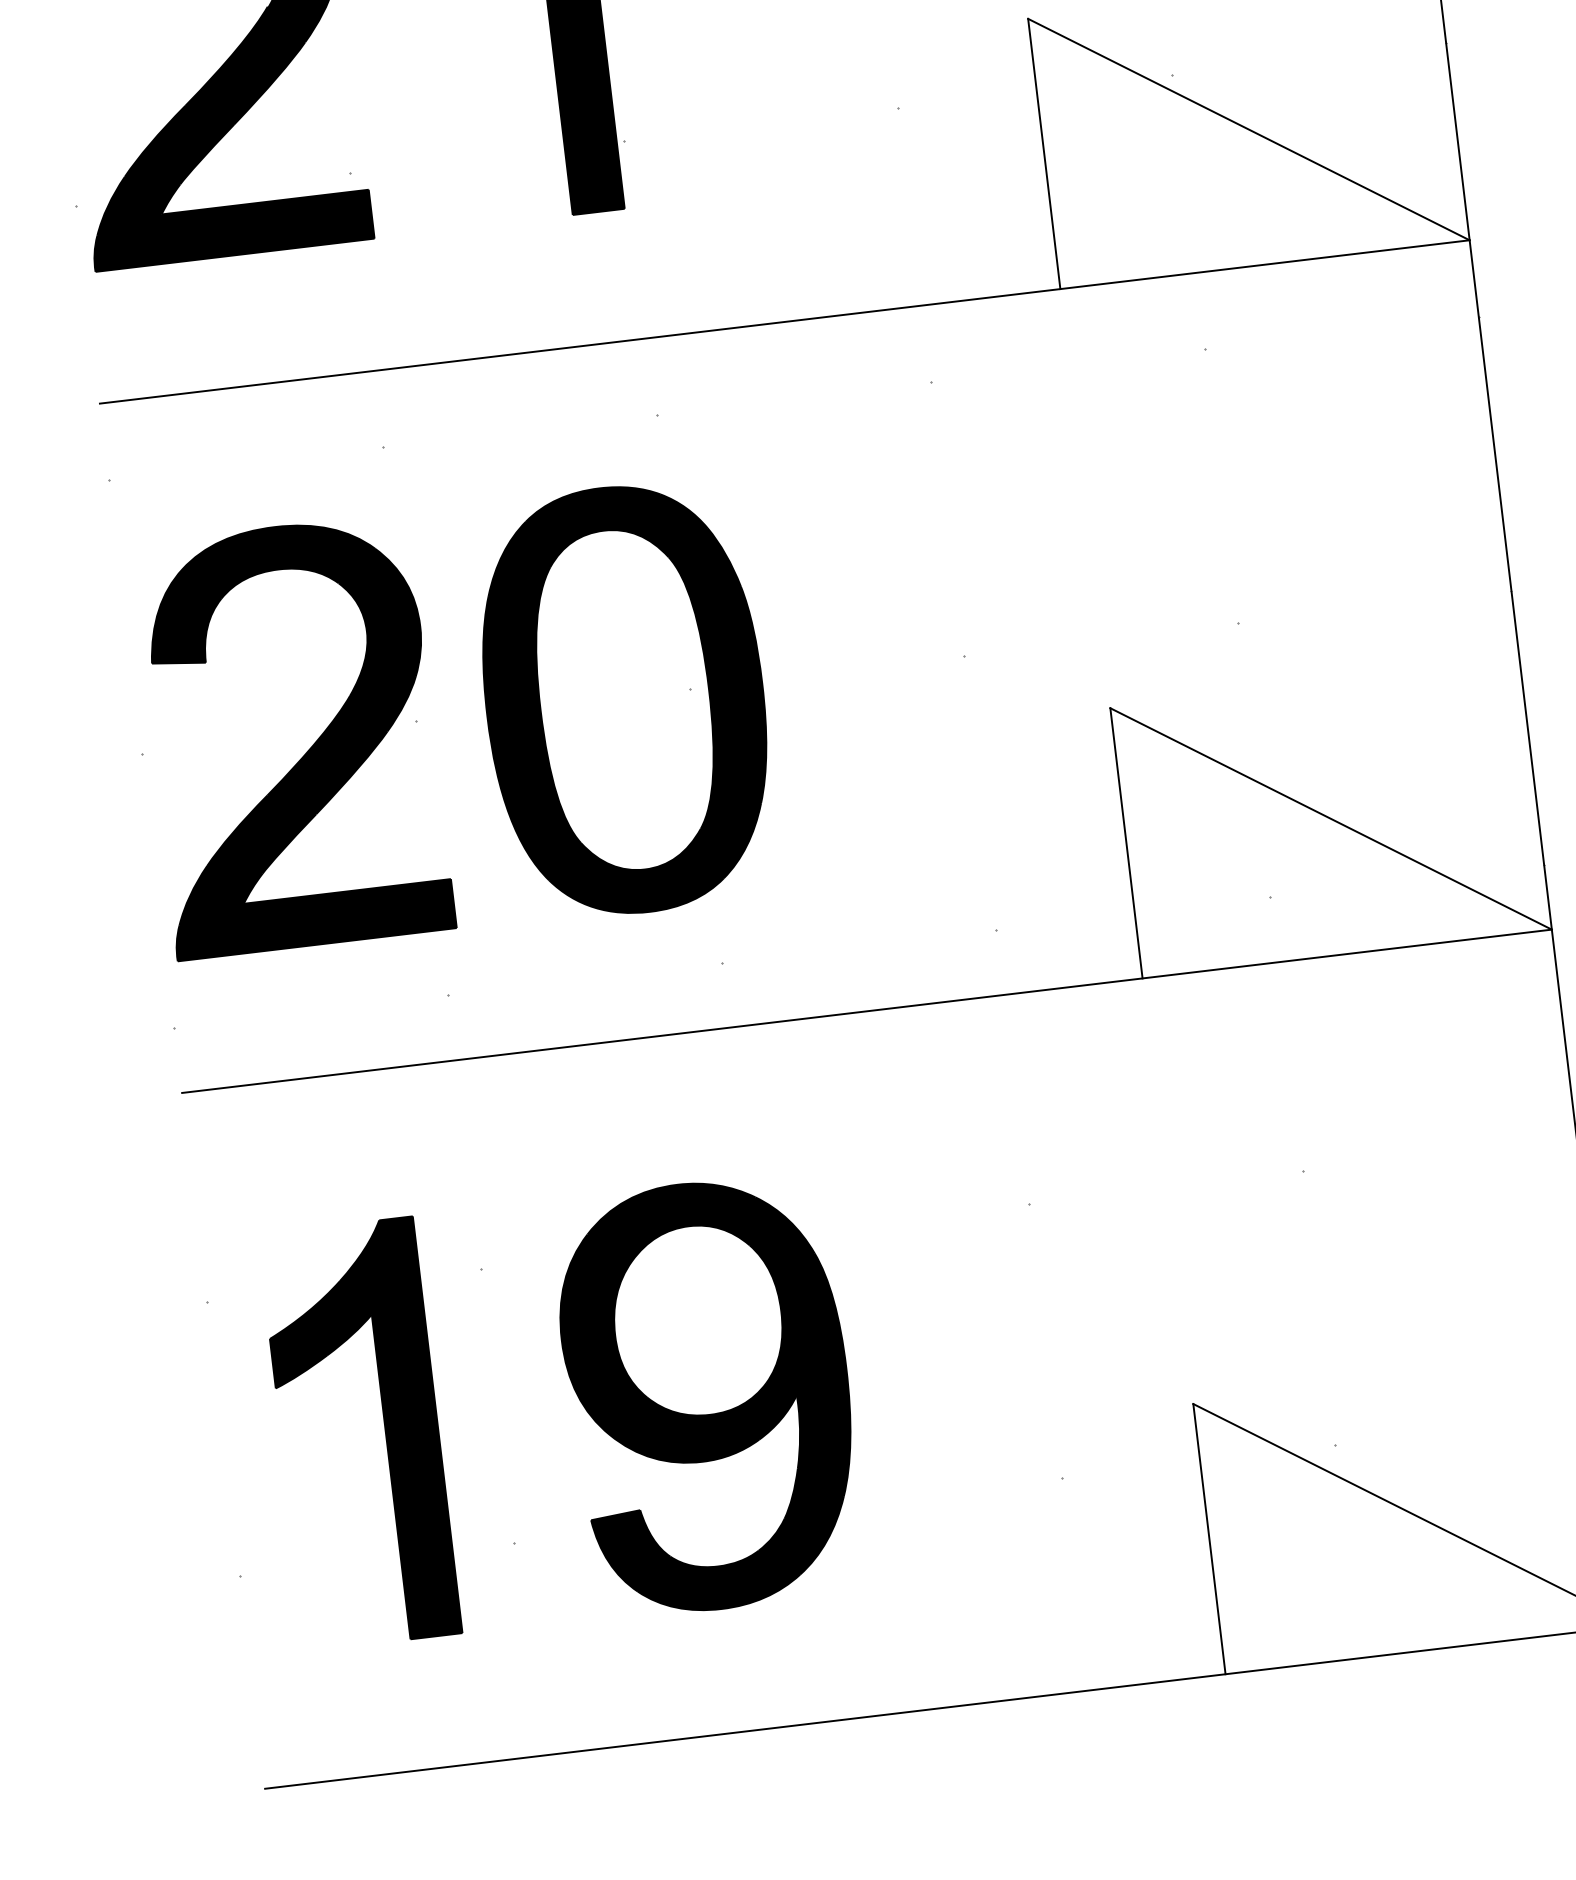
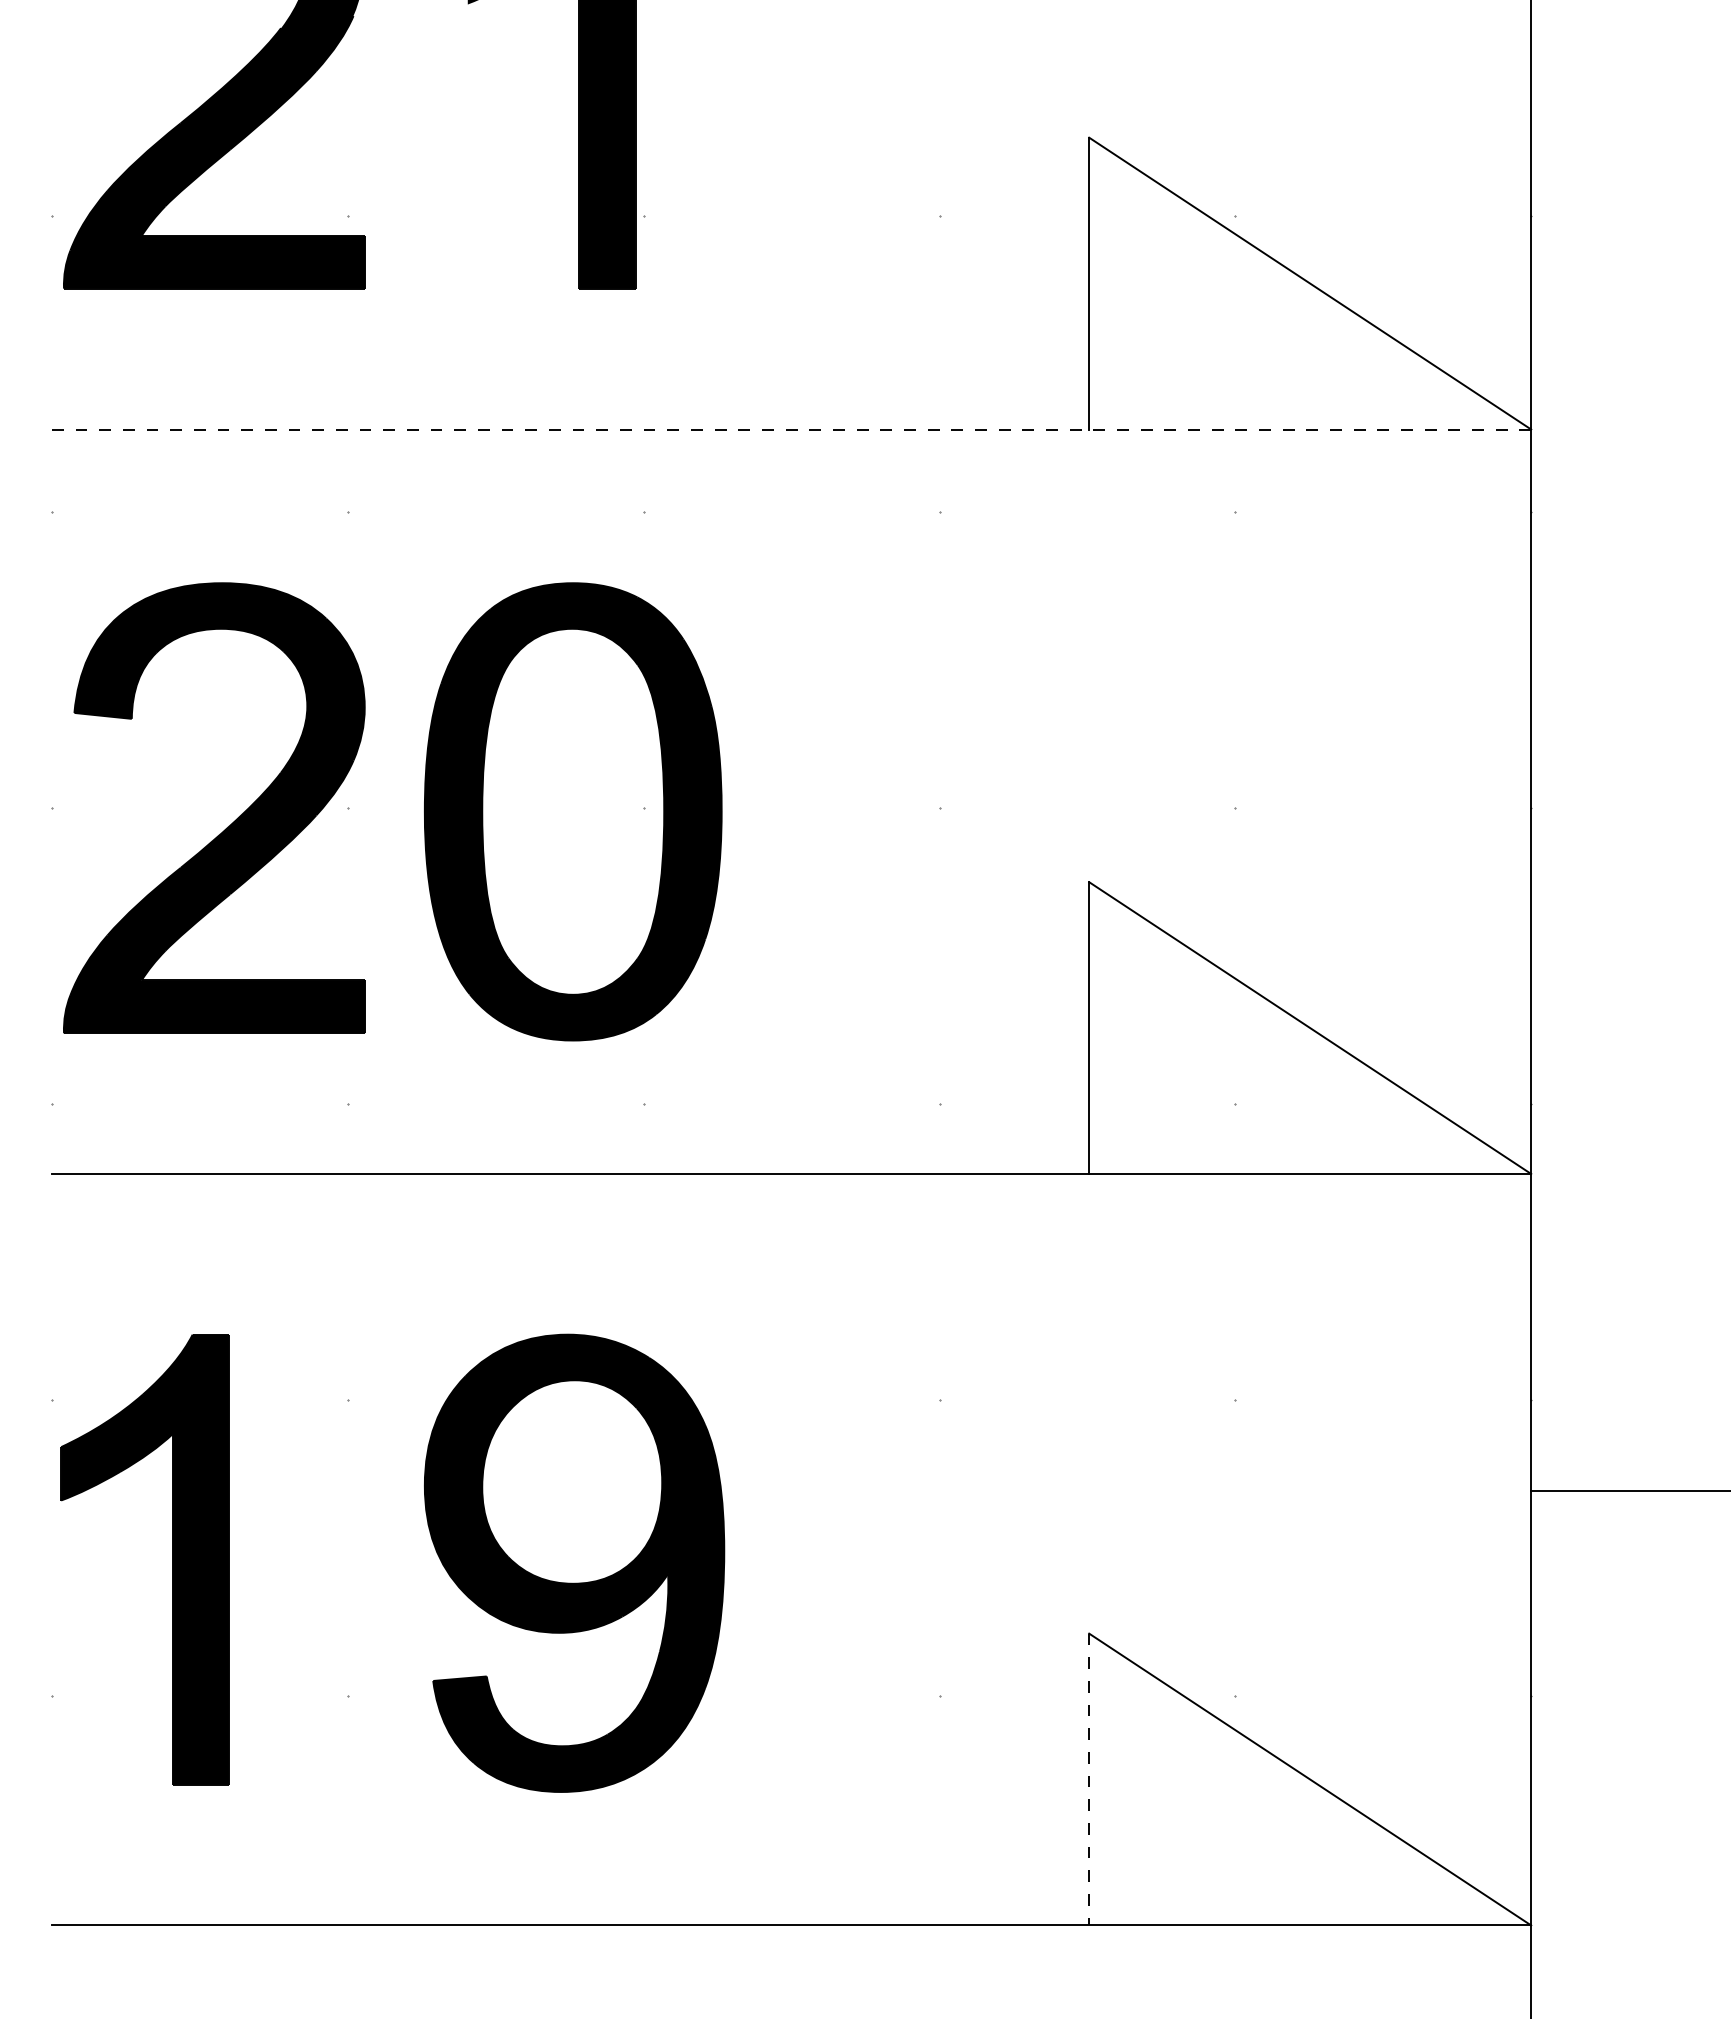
line: (784, 321) -> (791, 429), solid -> dashed
part: (385, 1430) -> (172, 1559), moved
line: (1209, 1539) -> (1089, 1779), solid -> dashed

